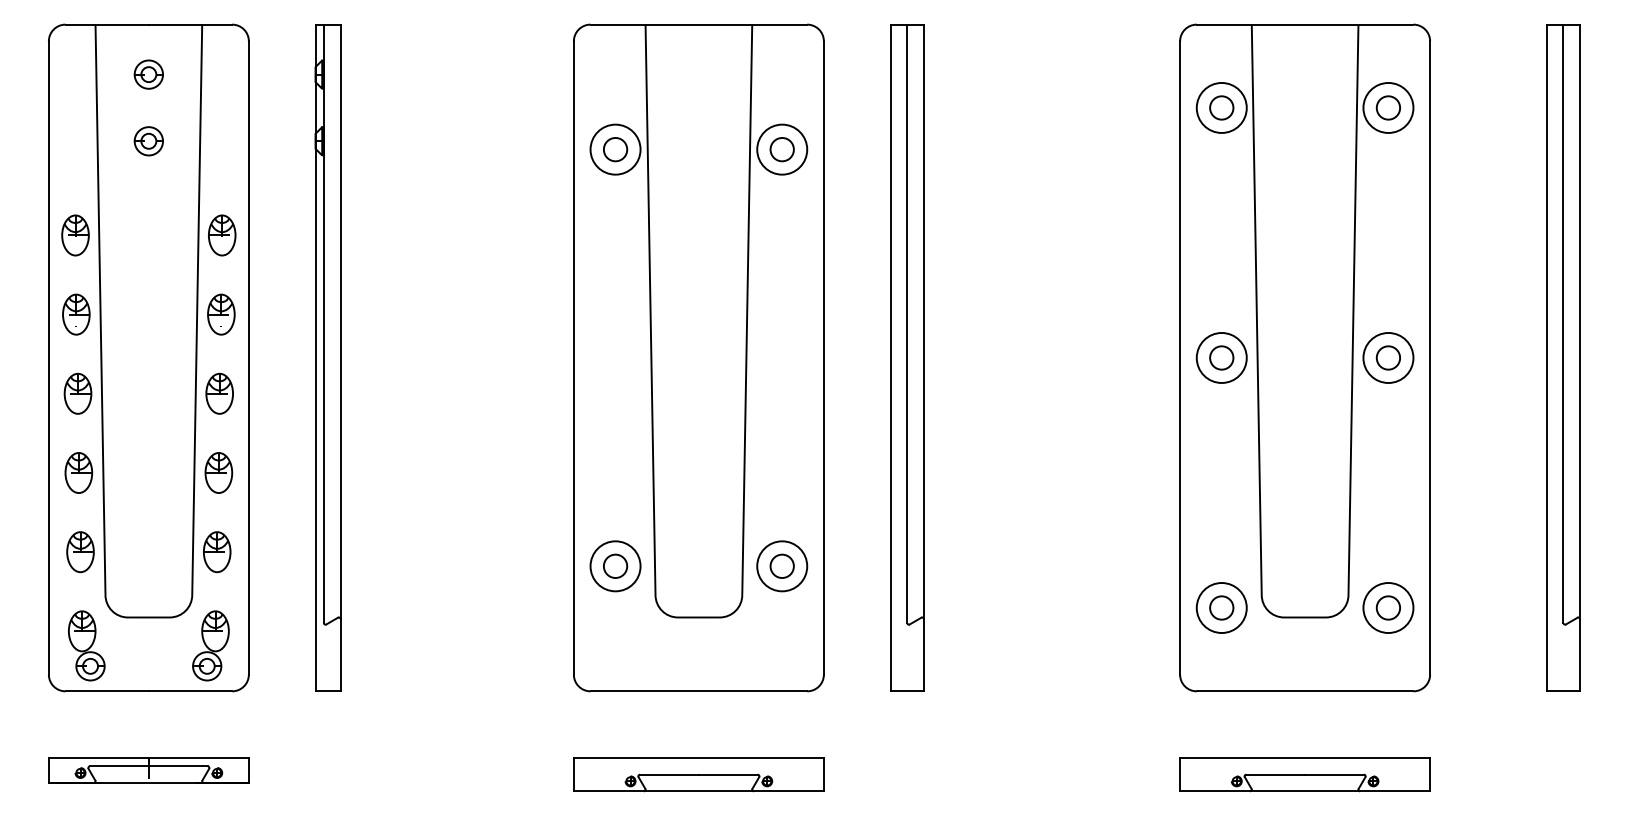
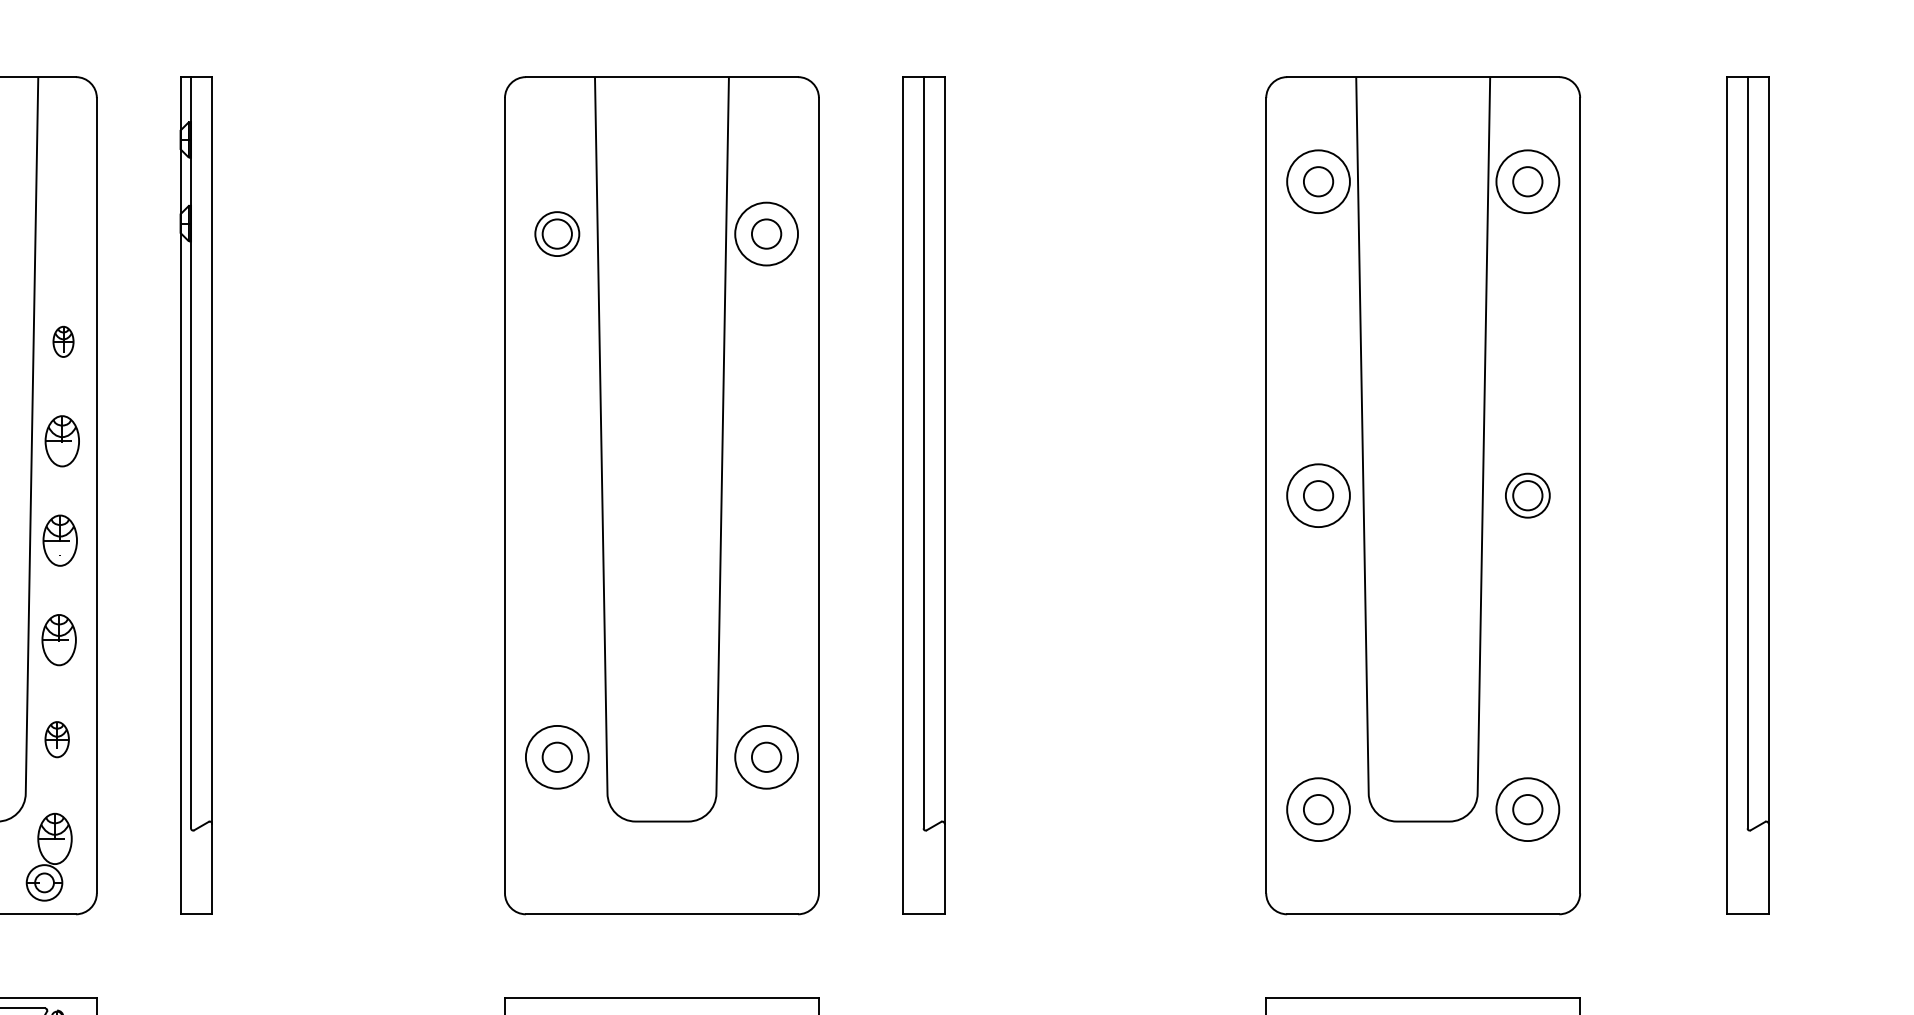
circle: (615, 149) -> (557, 233), size x0.7
part: (222, 235) -> (63, 341), size x0.6
circle: (1388, 357) -> (1527, 495), size x0.7
part: (217, 552) -> (57, 739), size x0.7

